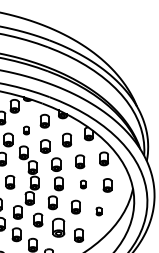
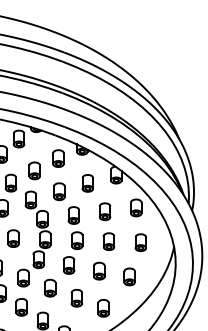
part: (26, 130) -> (34, 170), size x1.67
part: (83, 184) -> (109, 241), size x1.67
part: (98, 211) -> (128, 276), size x1.67
part: (58, 227) -> (76, 297), size x0.71

